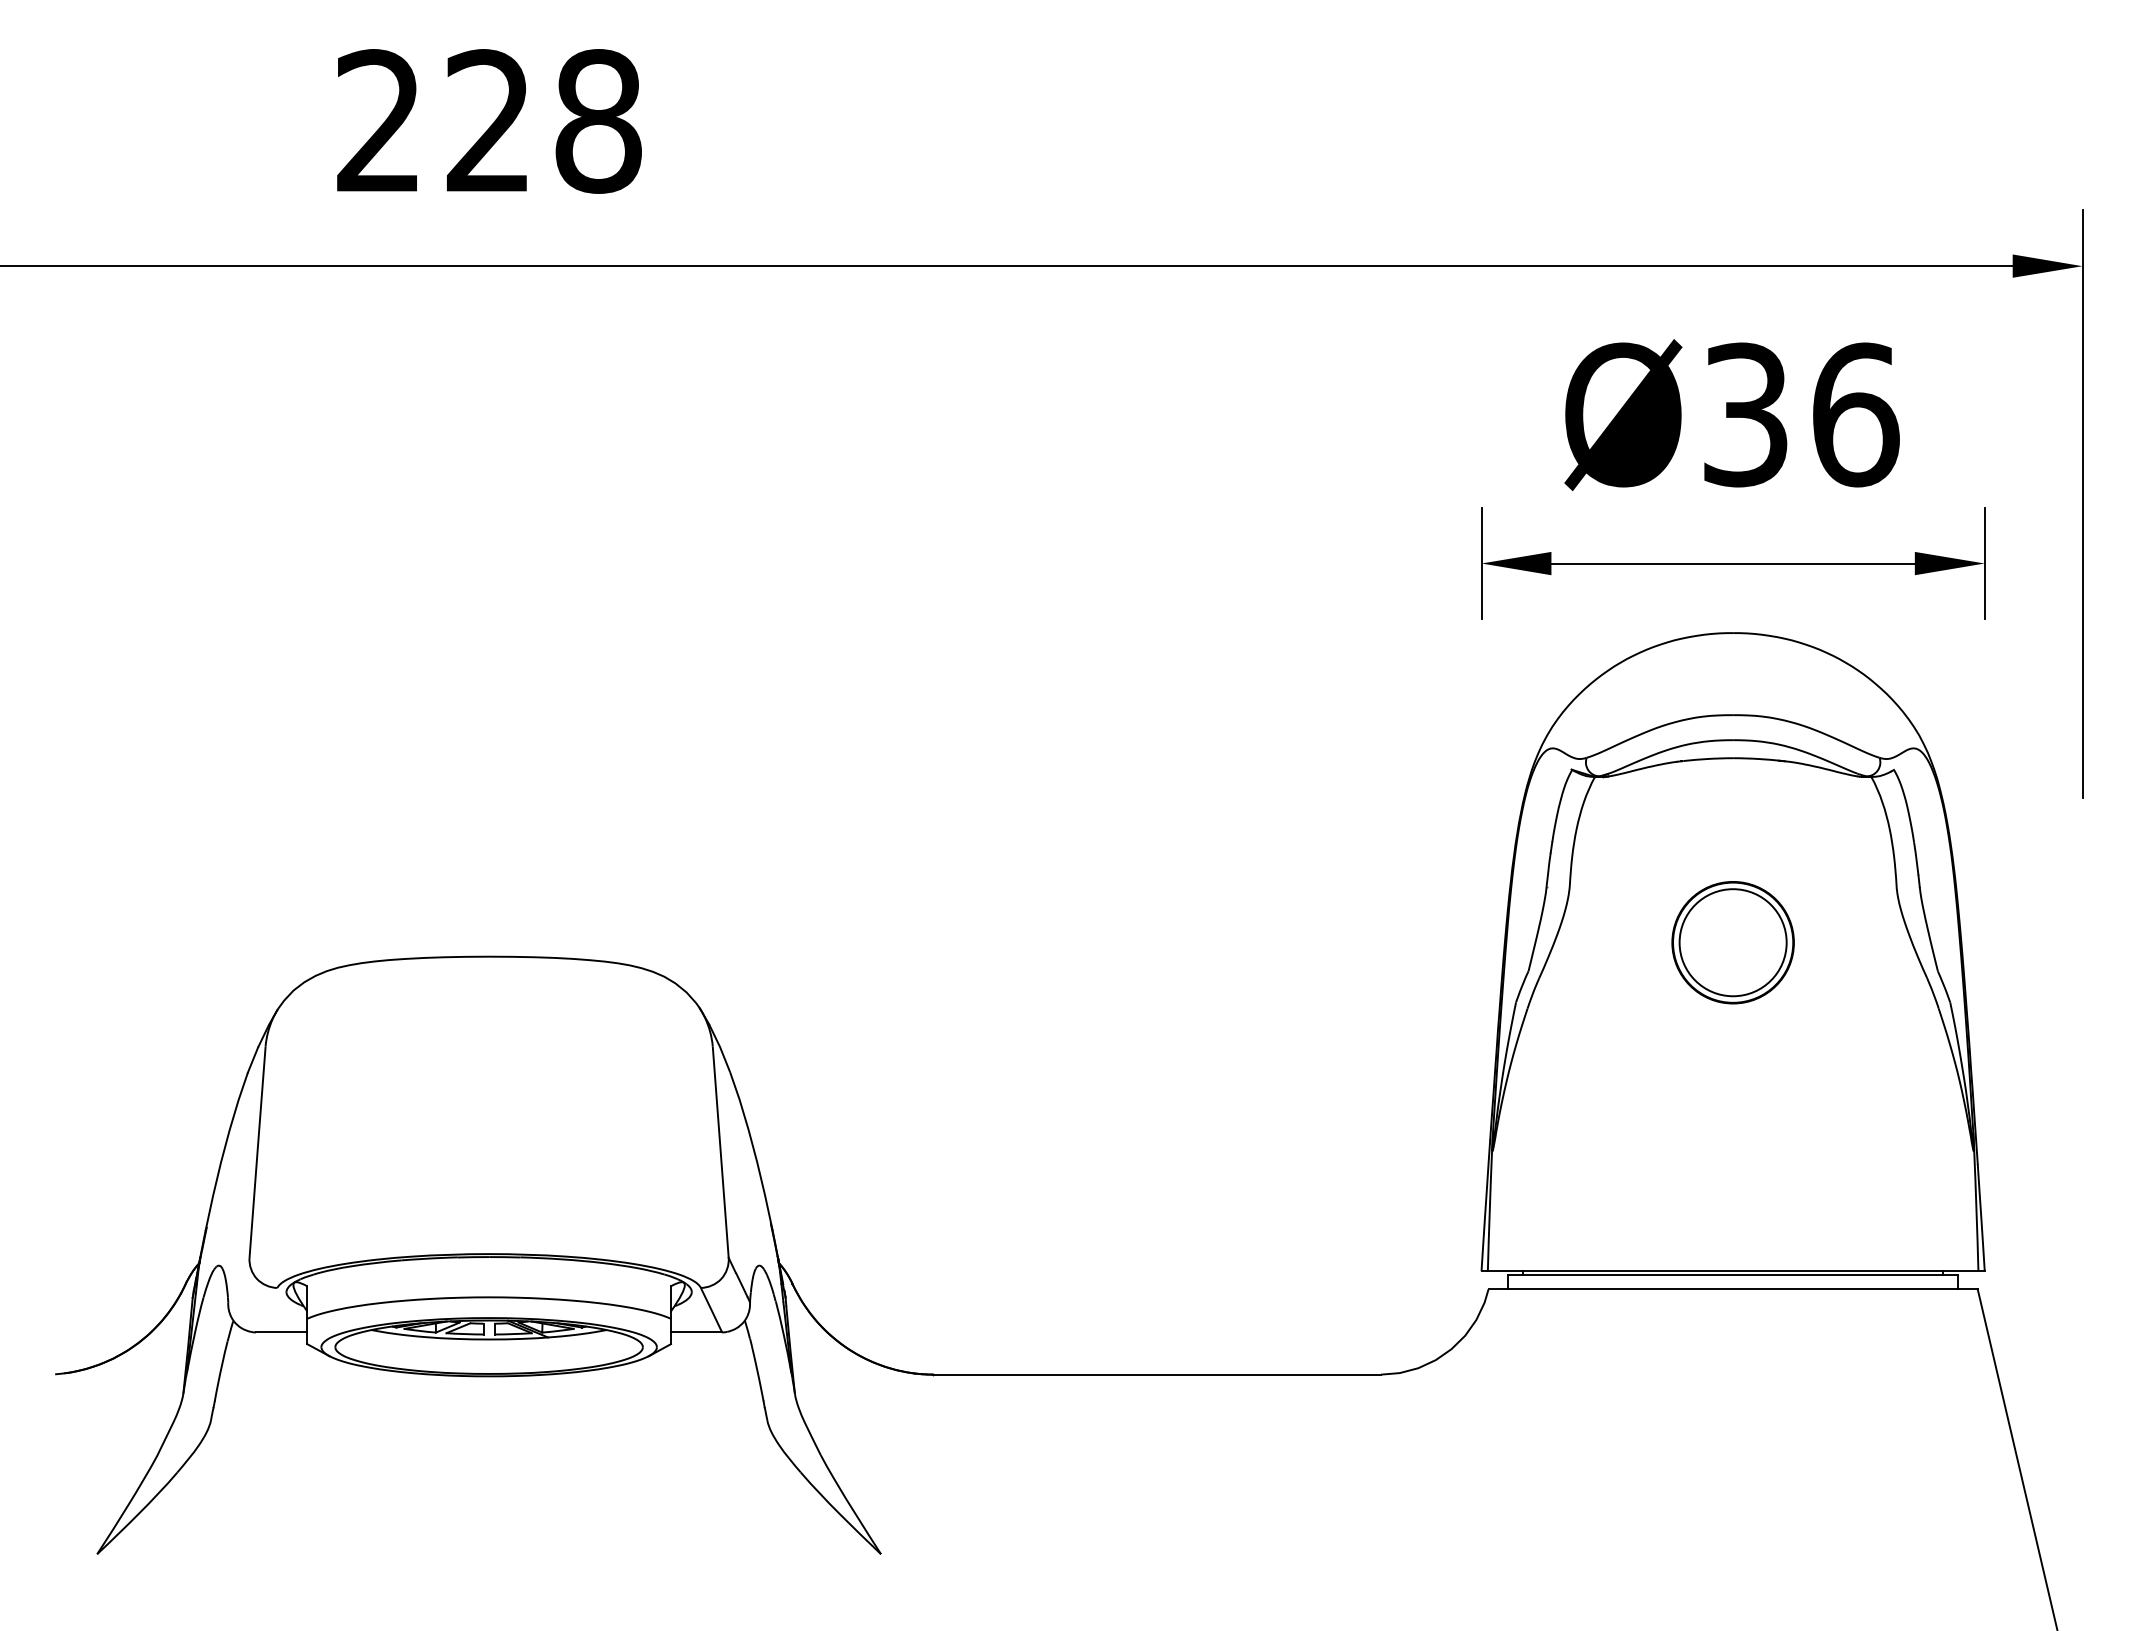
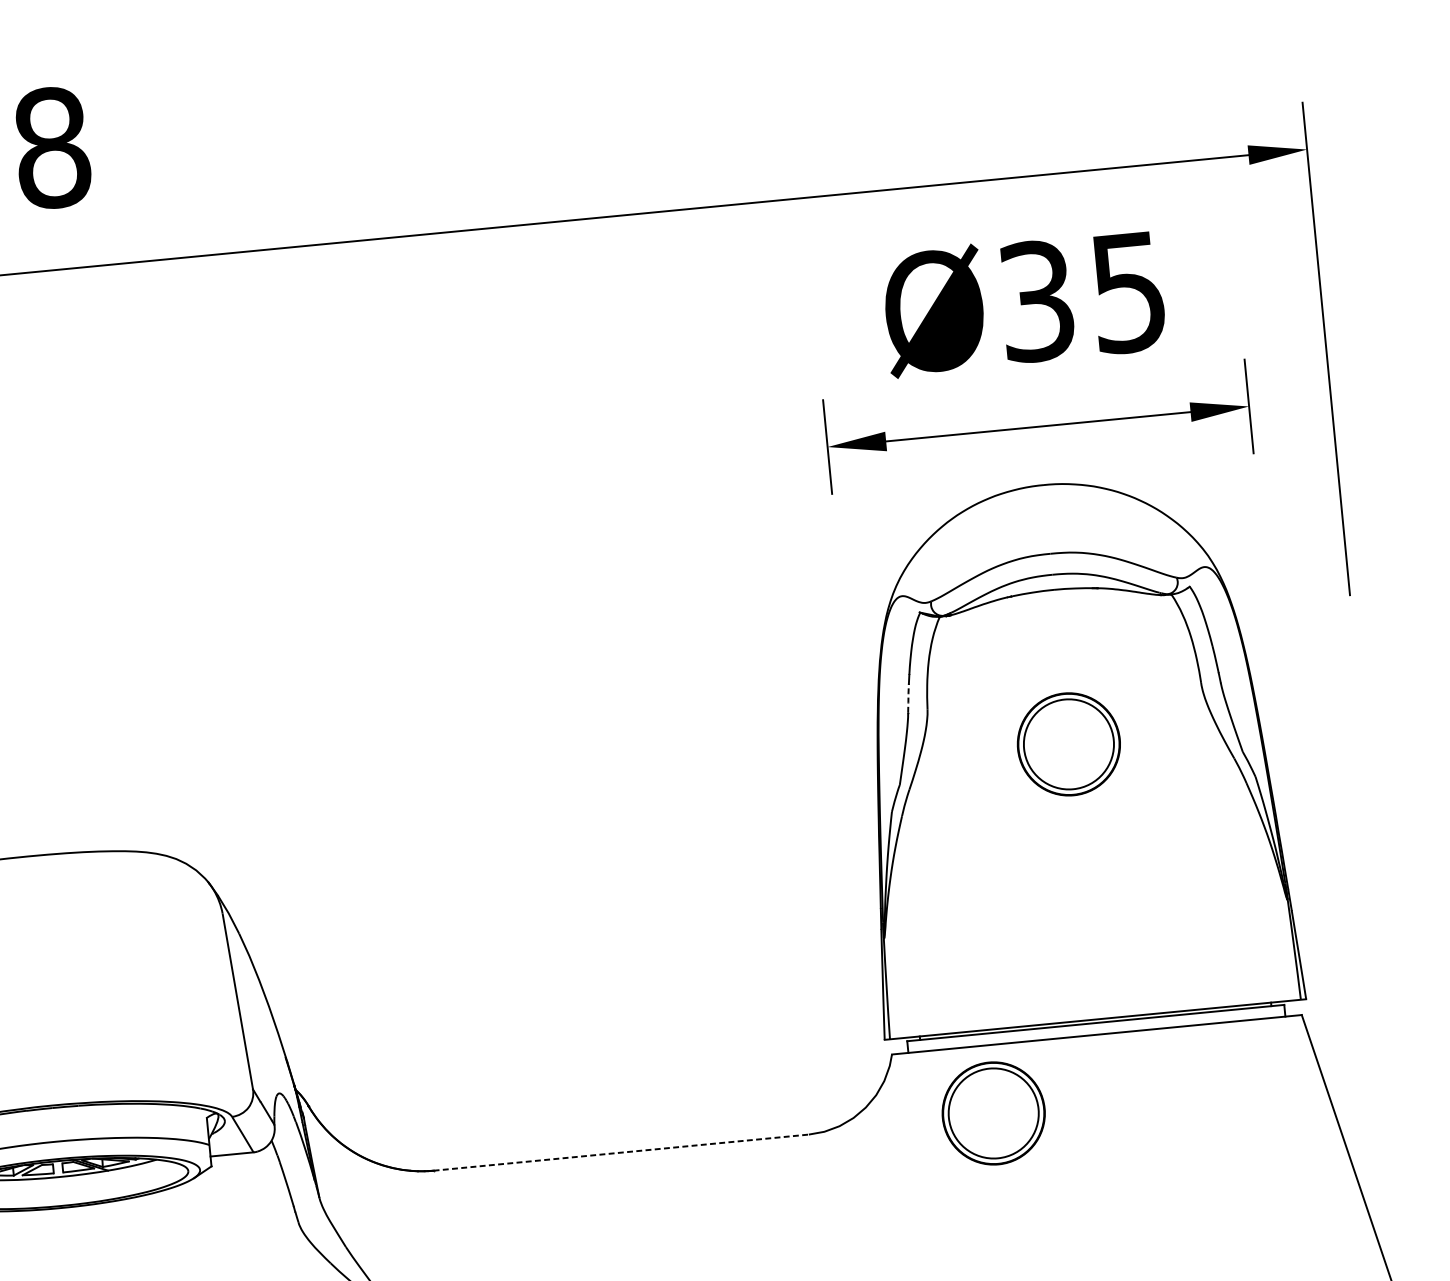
text: (1856, 414) -> (1129, 292), Ø36 -> Ø35
line: (1548, 869) -> (908, 697), solid -> dashed
part: (1601, 1370) -> (993, 1113), added
line: (1157, 1374) -> (621, 1152), solid -> dashed

